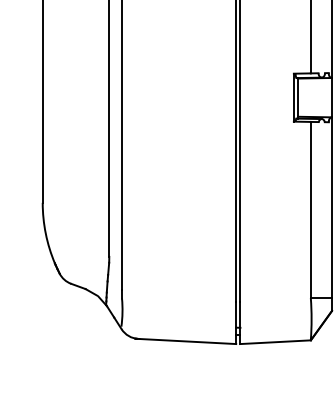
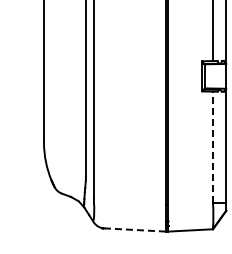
line: (310, 208) -> (212, 146), solid -> dashed
line: (187, 342) -> (135, 230), solid -> dashed

